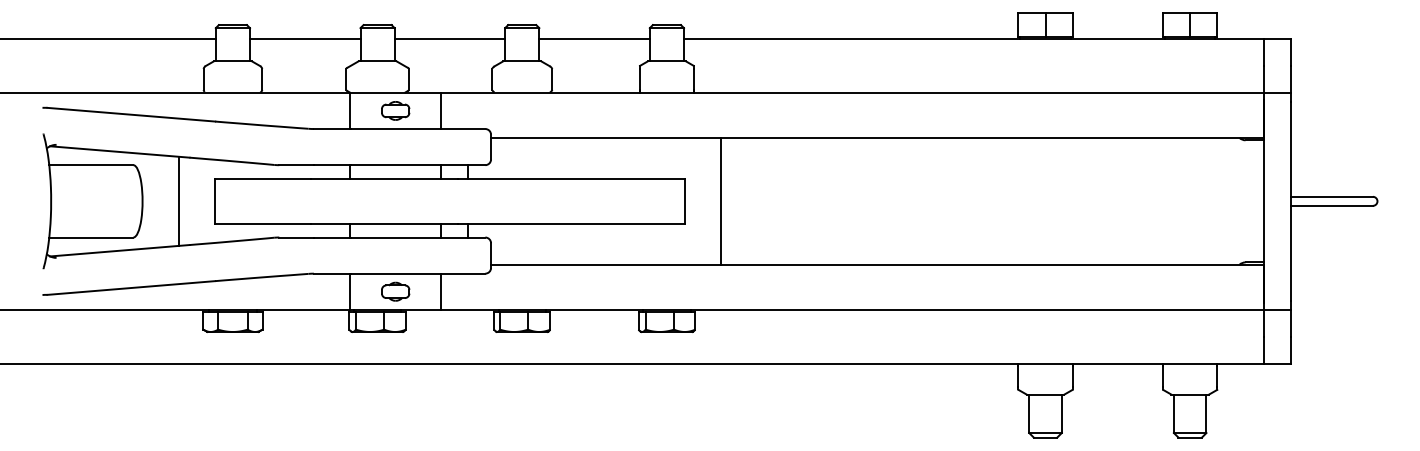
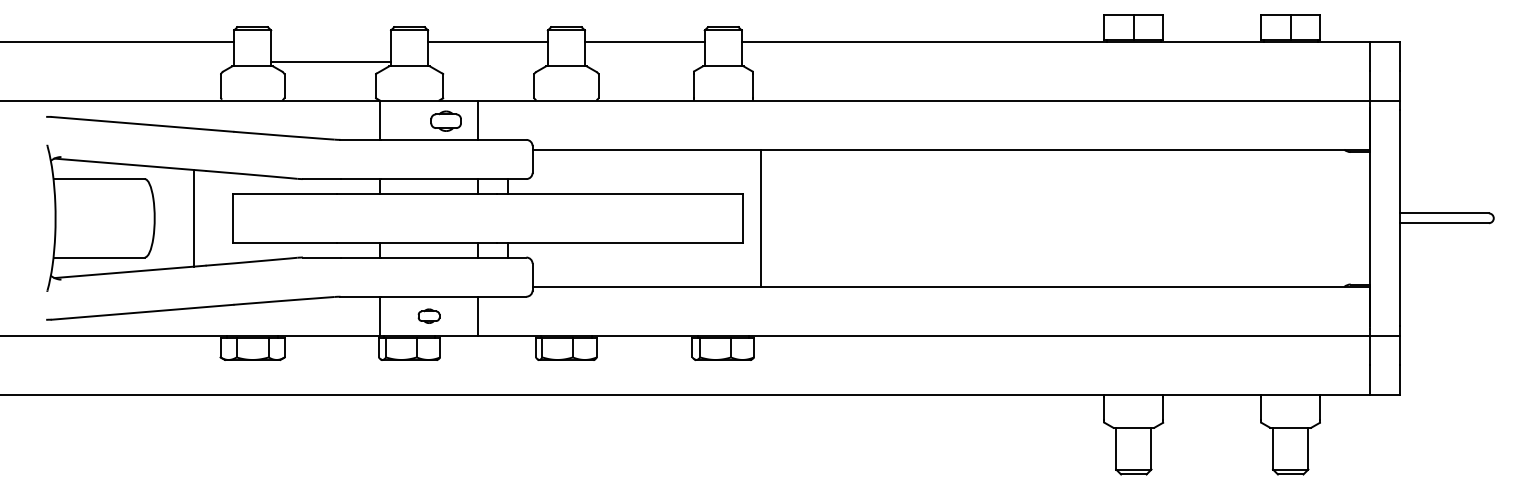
line: (305, 38) -> (331, 61), moved
part: (395, 110) -> (445, 120), moved
line: (721, 200) -> (761, 217), moved
part: (395, 290) -> (428, 315), size x0.7

